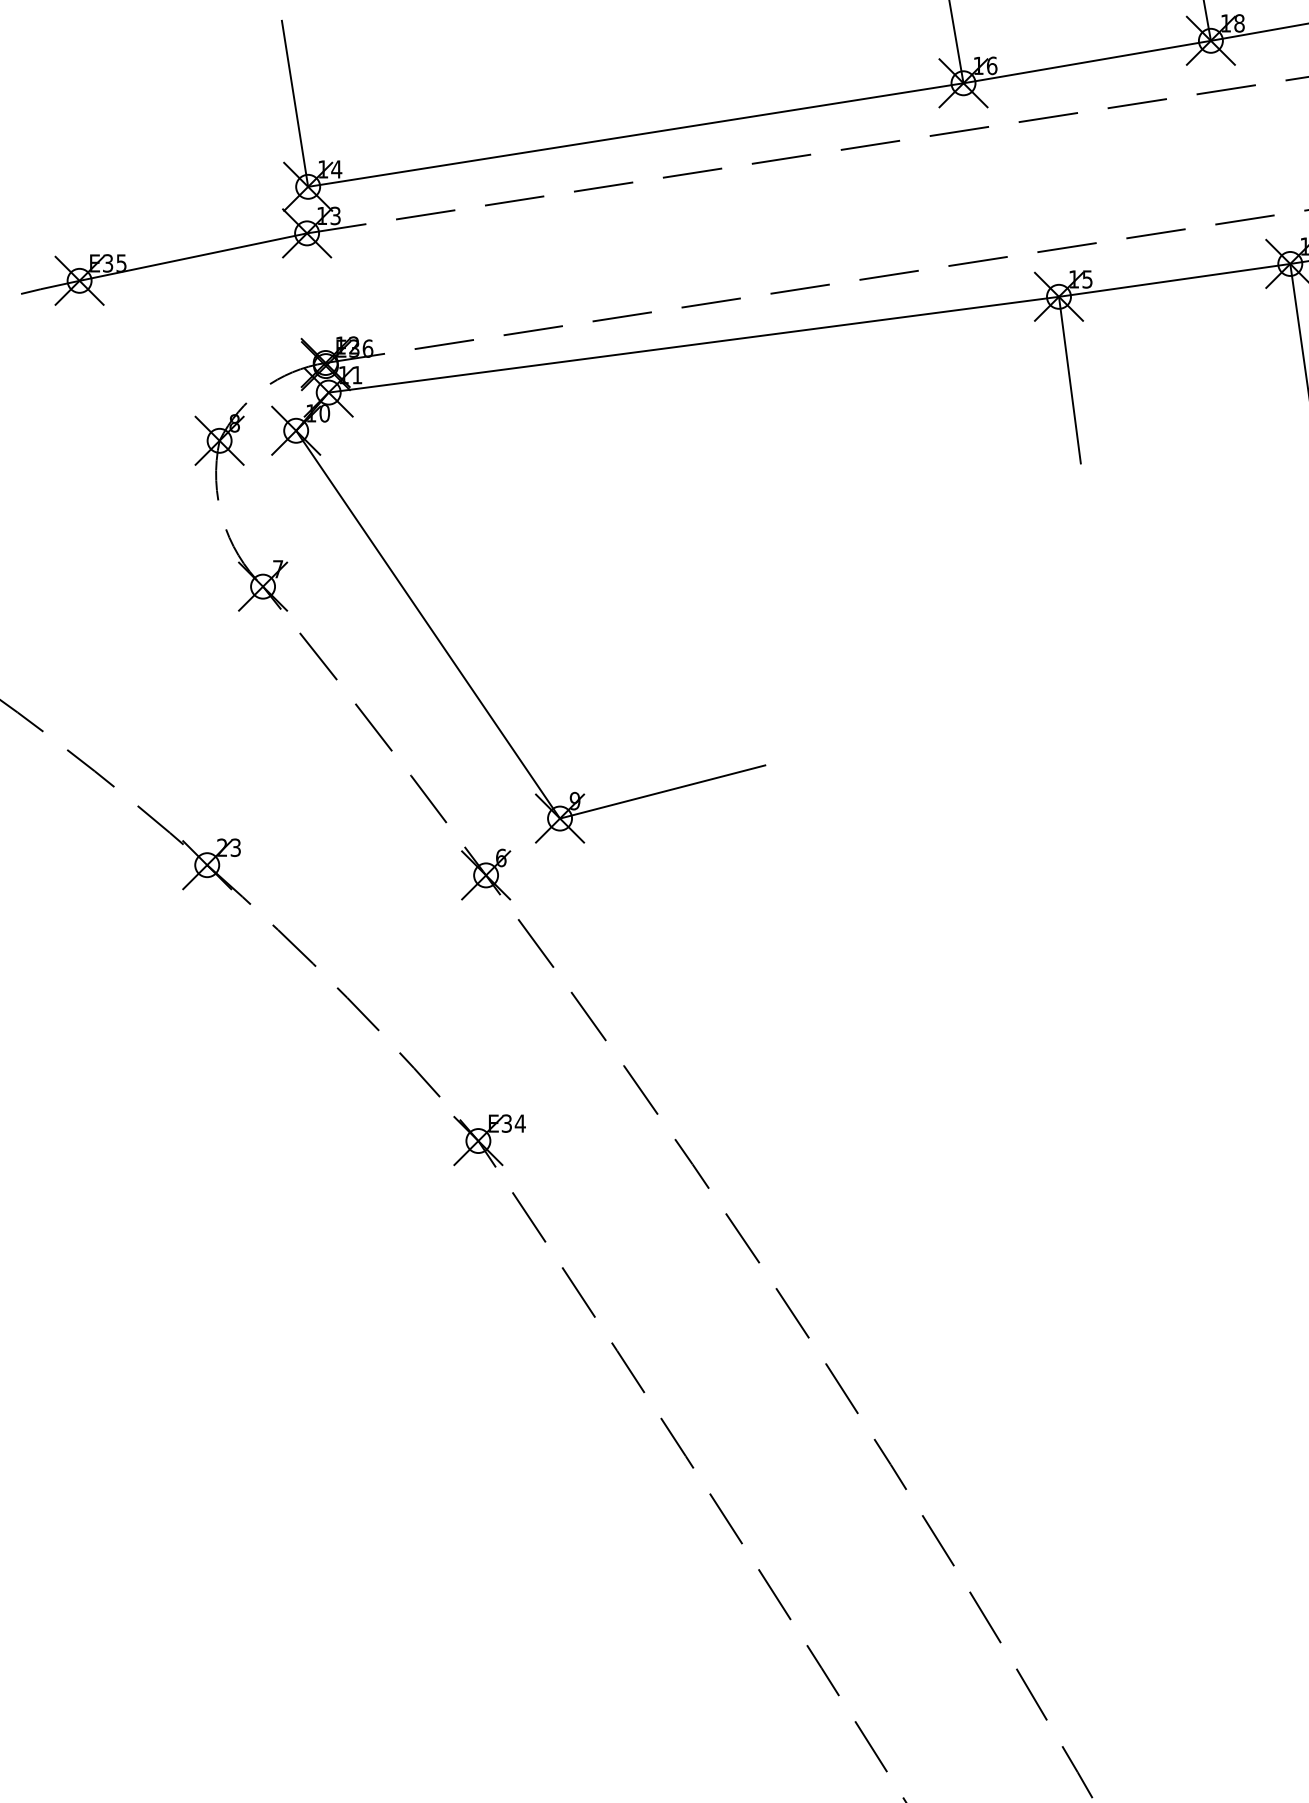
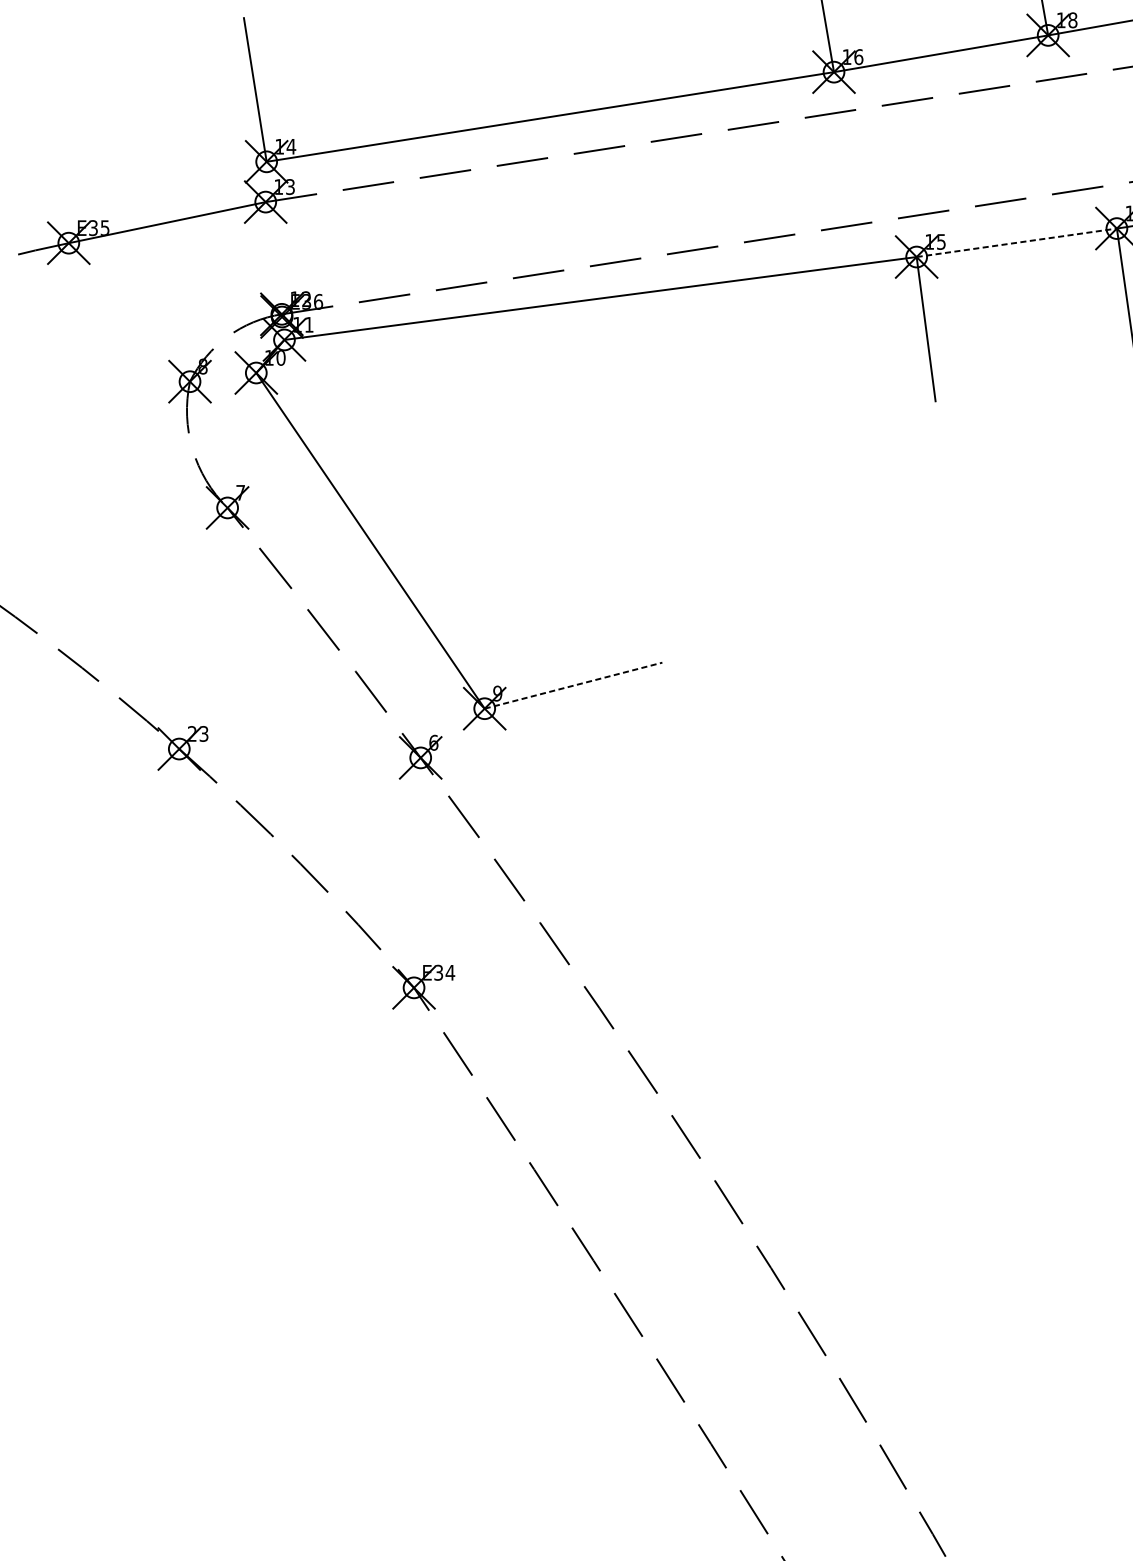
line: (1174, 280) -> (1016, 242), solid -> dashed
line: (662, 791) -> (573, 685), solid -> dashed

